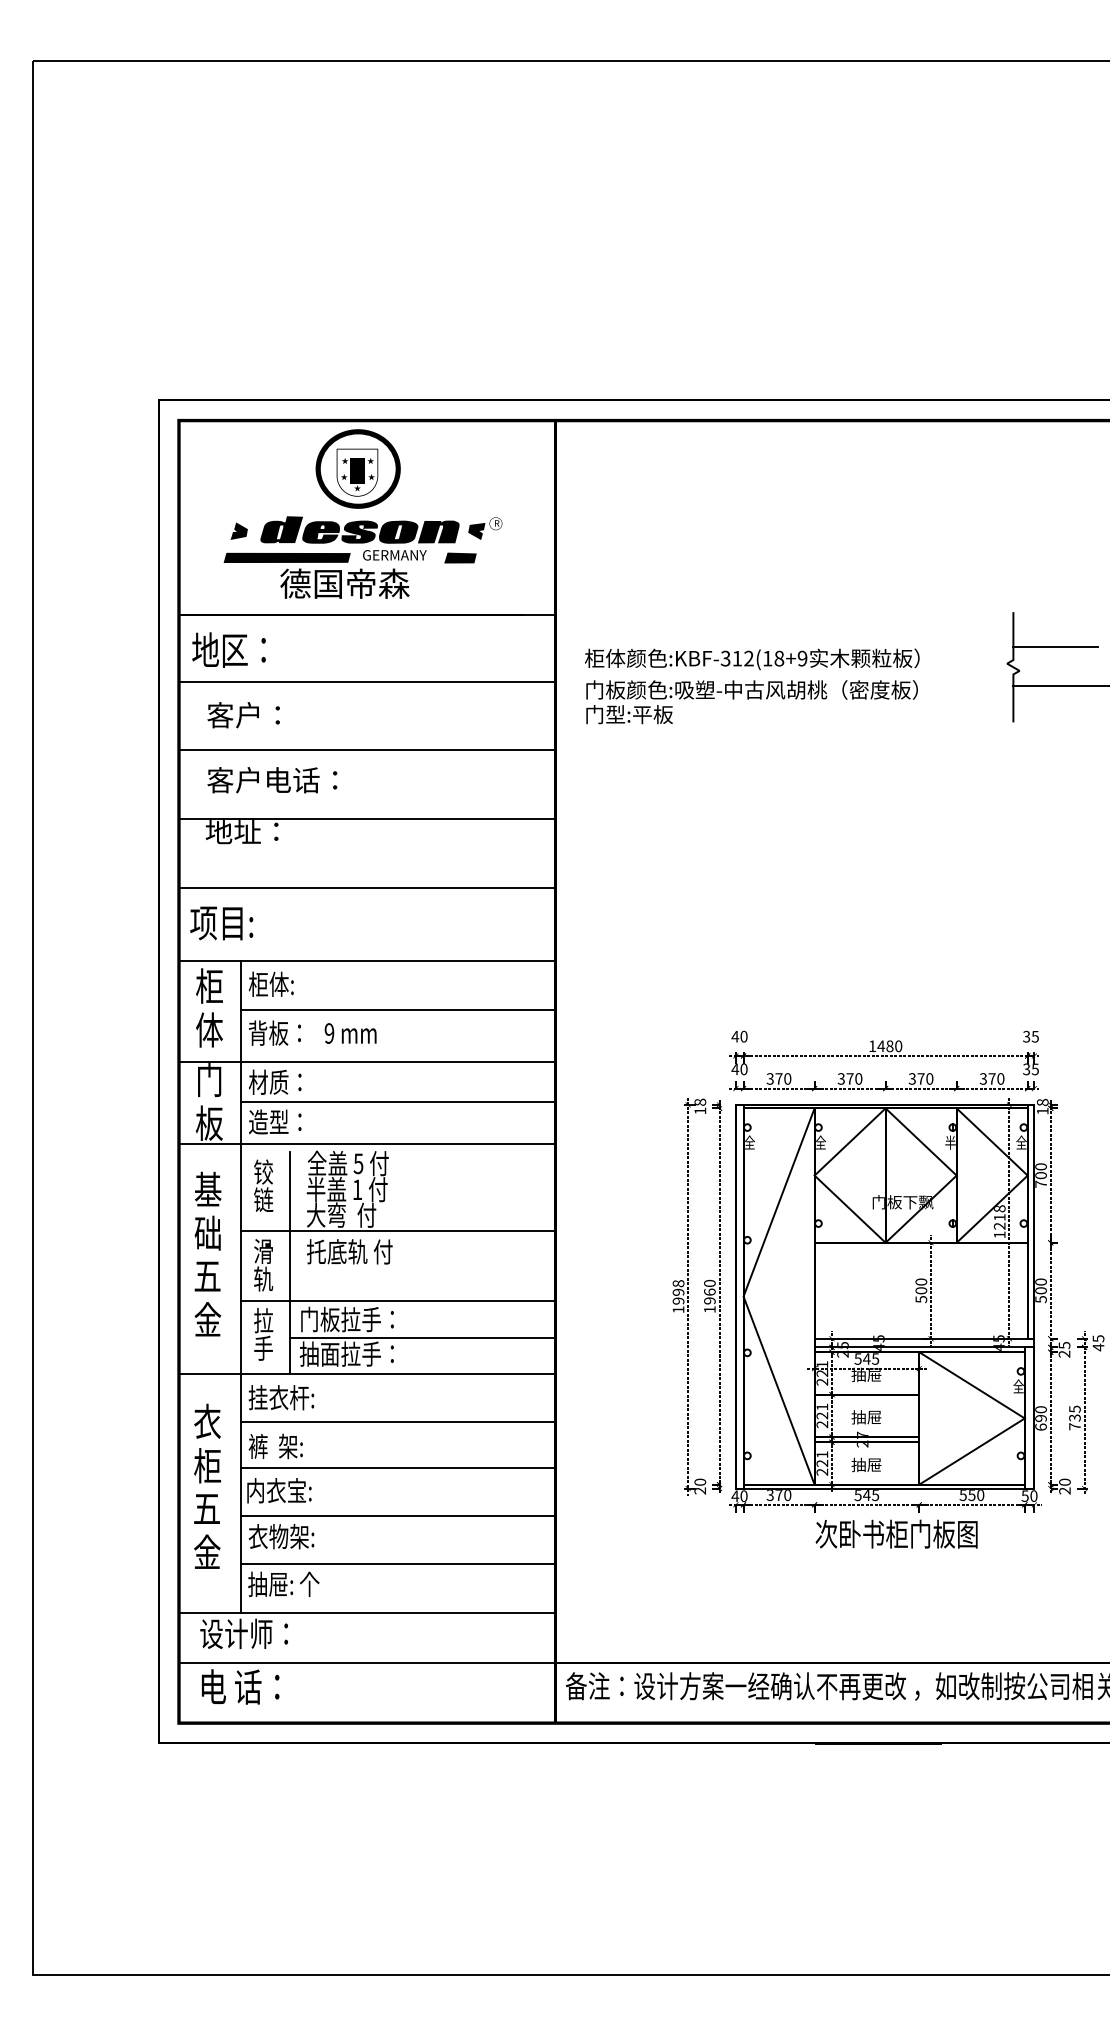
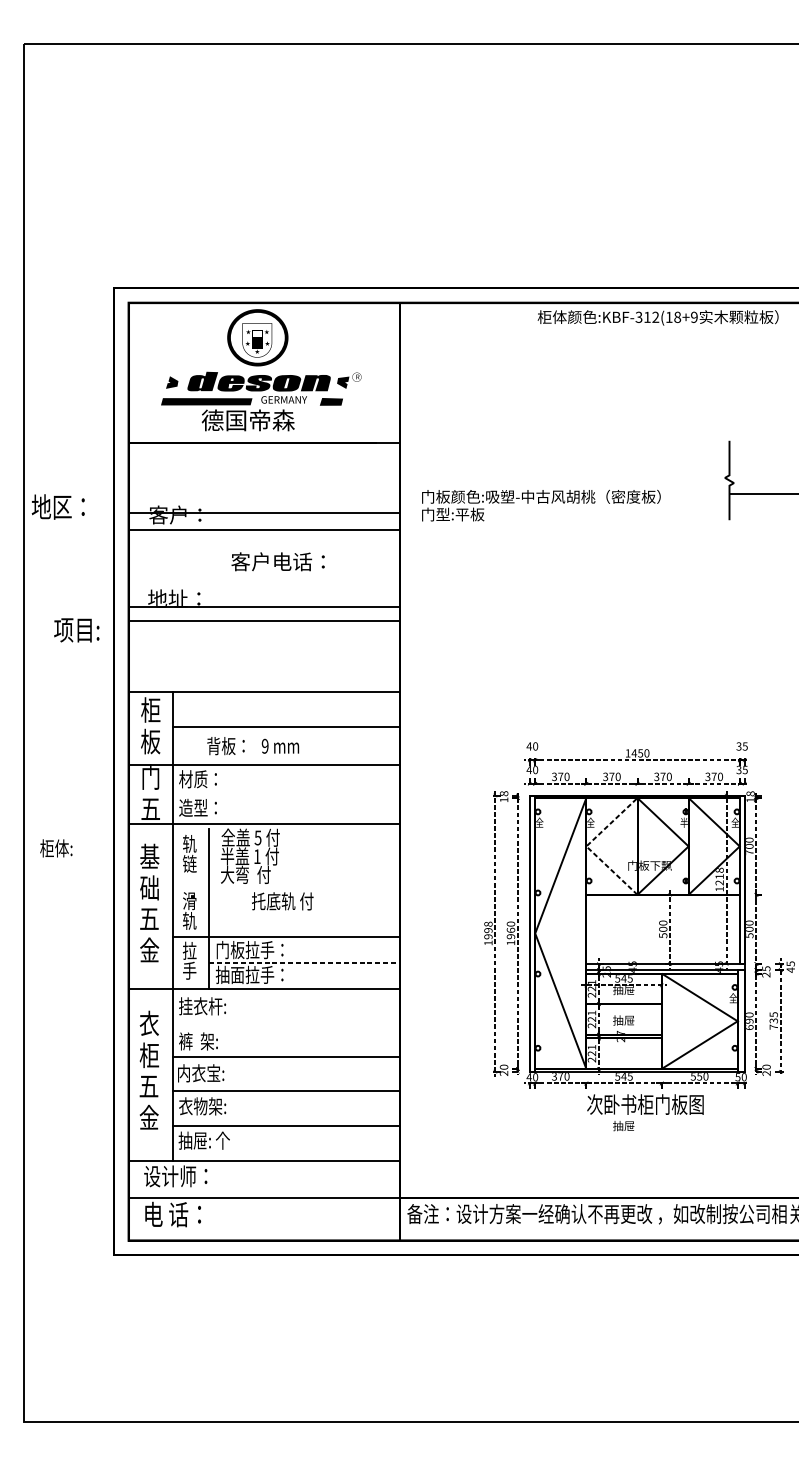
fill: (357, 463) -> (257, 333), removed
line: (1055, 647) -> (759, 466), removed
text: (228, 649) -> (57, 506), moved
text: (752, 659) -> (658, 317), moved
line: (366, 682) -> (263, 530), moved
line: (368, 749) -> (265, 513), moved
text: (272, 780) -> (278, 562), moved
line: (366, 819) -> (263, 621), moved
line: (366, 888) -> (263, 606), moved
text: (221, 923) -> (76, 630), moved
text: (271, 983) -> (56, 847), moved
text: (209, 1029) -> (150, 741), 体 -> 板
text: (312, 1032) -> (253, 745), moved
text: (889, 1046) -> (640, 753), 1480 -> 1450
line: (397, 1101) -> (286, 793), removed
text: (209, 1122) -> (150, 808), 板 -> 五
text: (263, 1171) -> (189, 843), 铰 -> 轨
line: (814, 1175) -> (586, 846), solid -> dashed
line: (397, 1230) -> (286, 885), removed
text: (349, 1251) -> (282, 901), moved
line: (423, 1337) -> (304, 963), solid -> dashed
line: (397, 1421) -> (286, 1023), removed
text: (866, 1464) -> (623, 1125), moved

